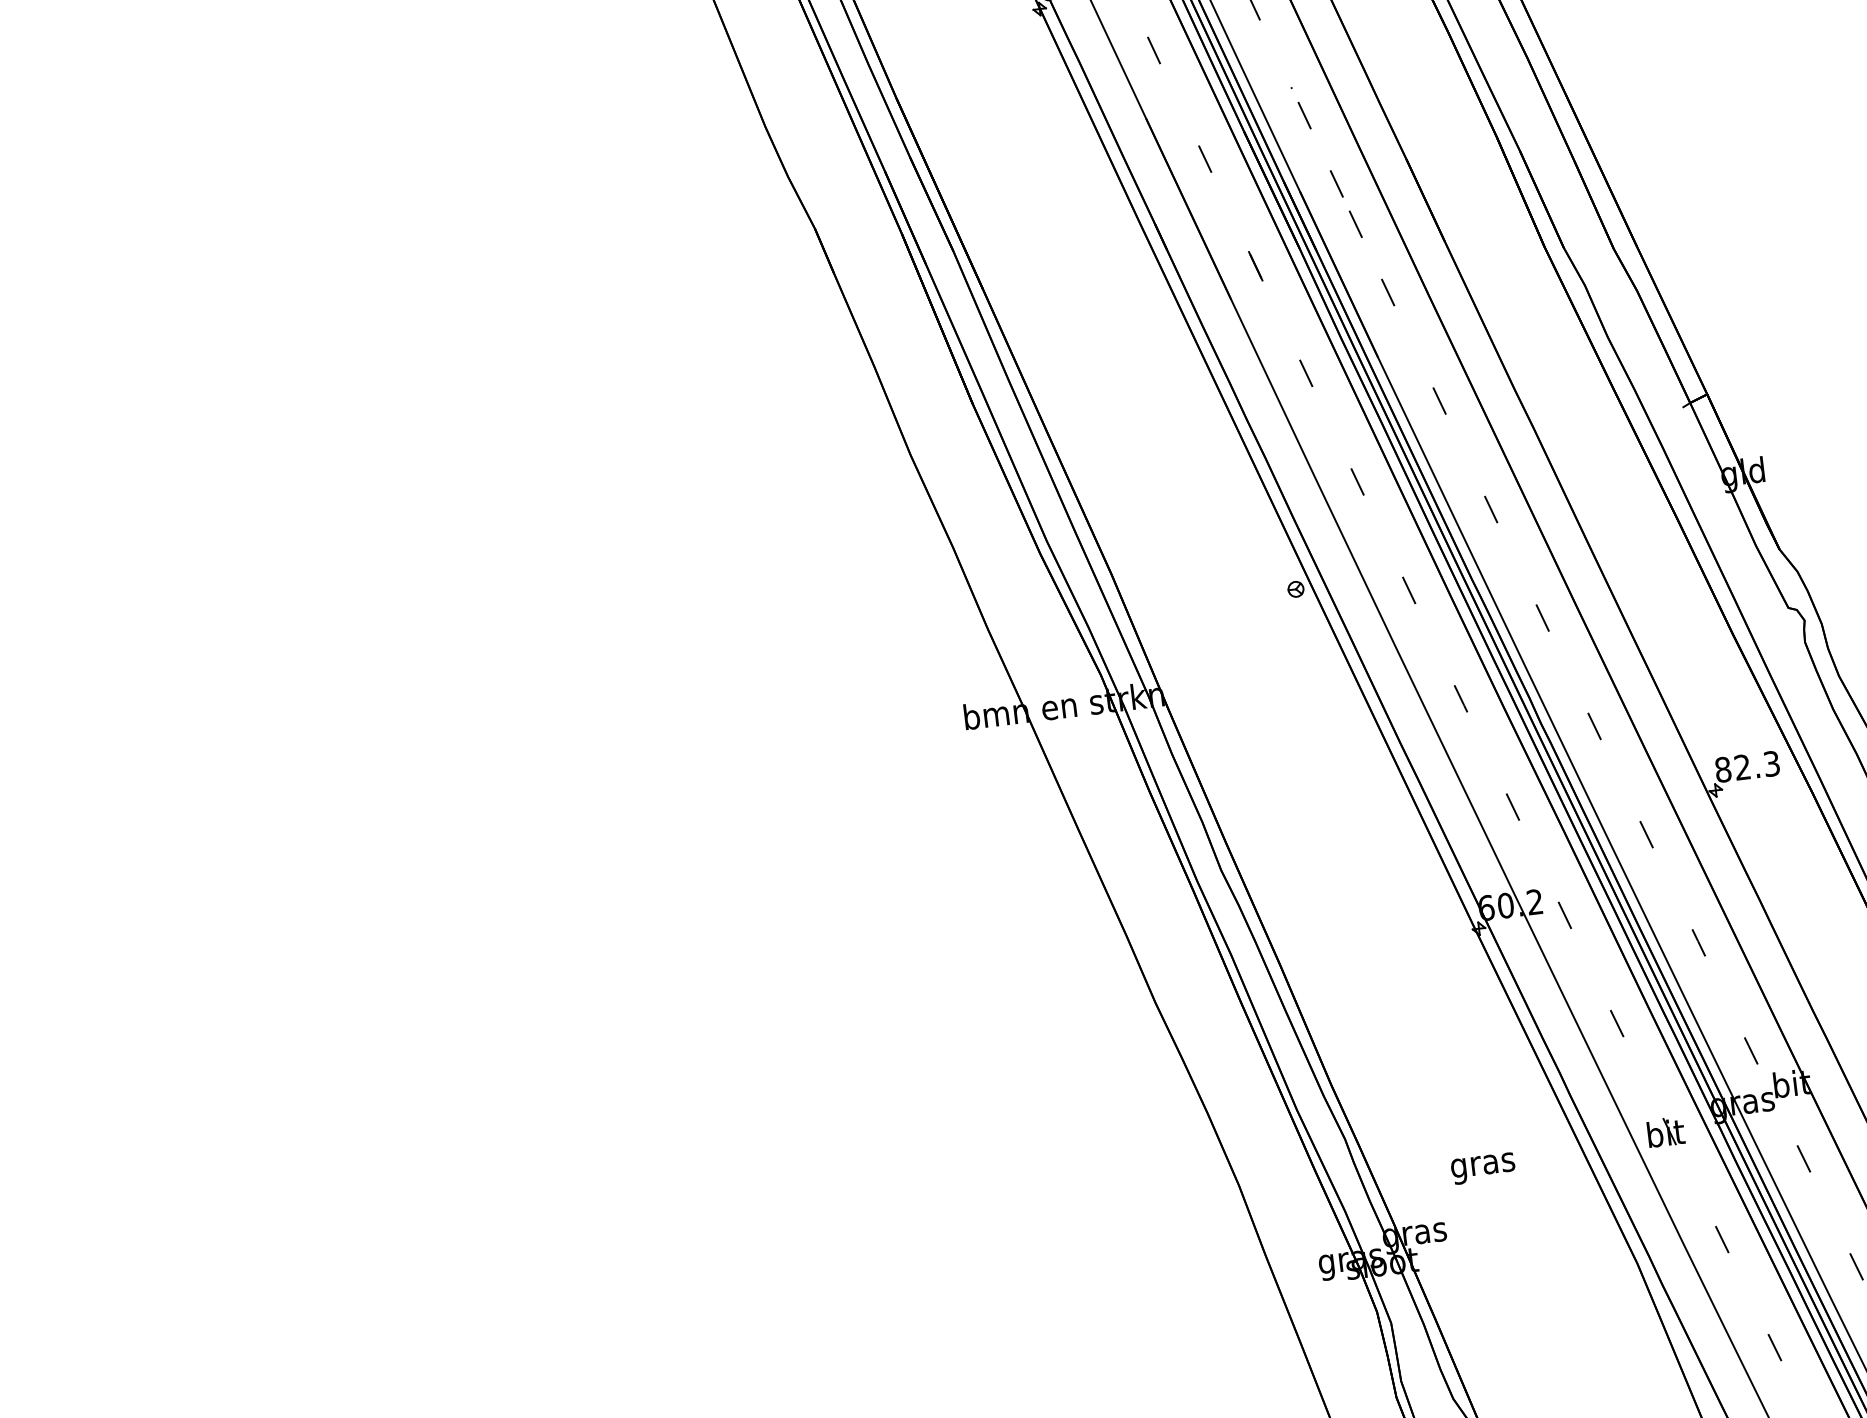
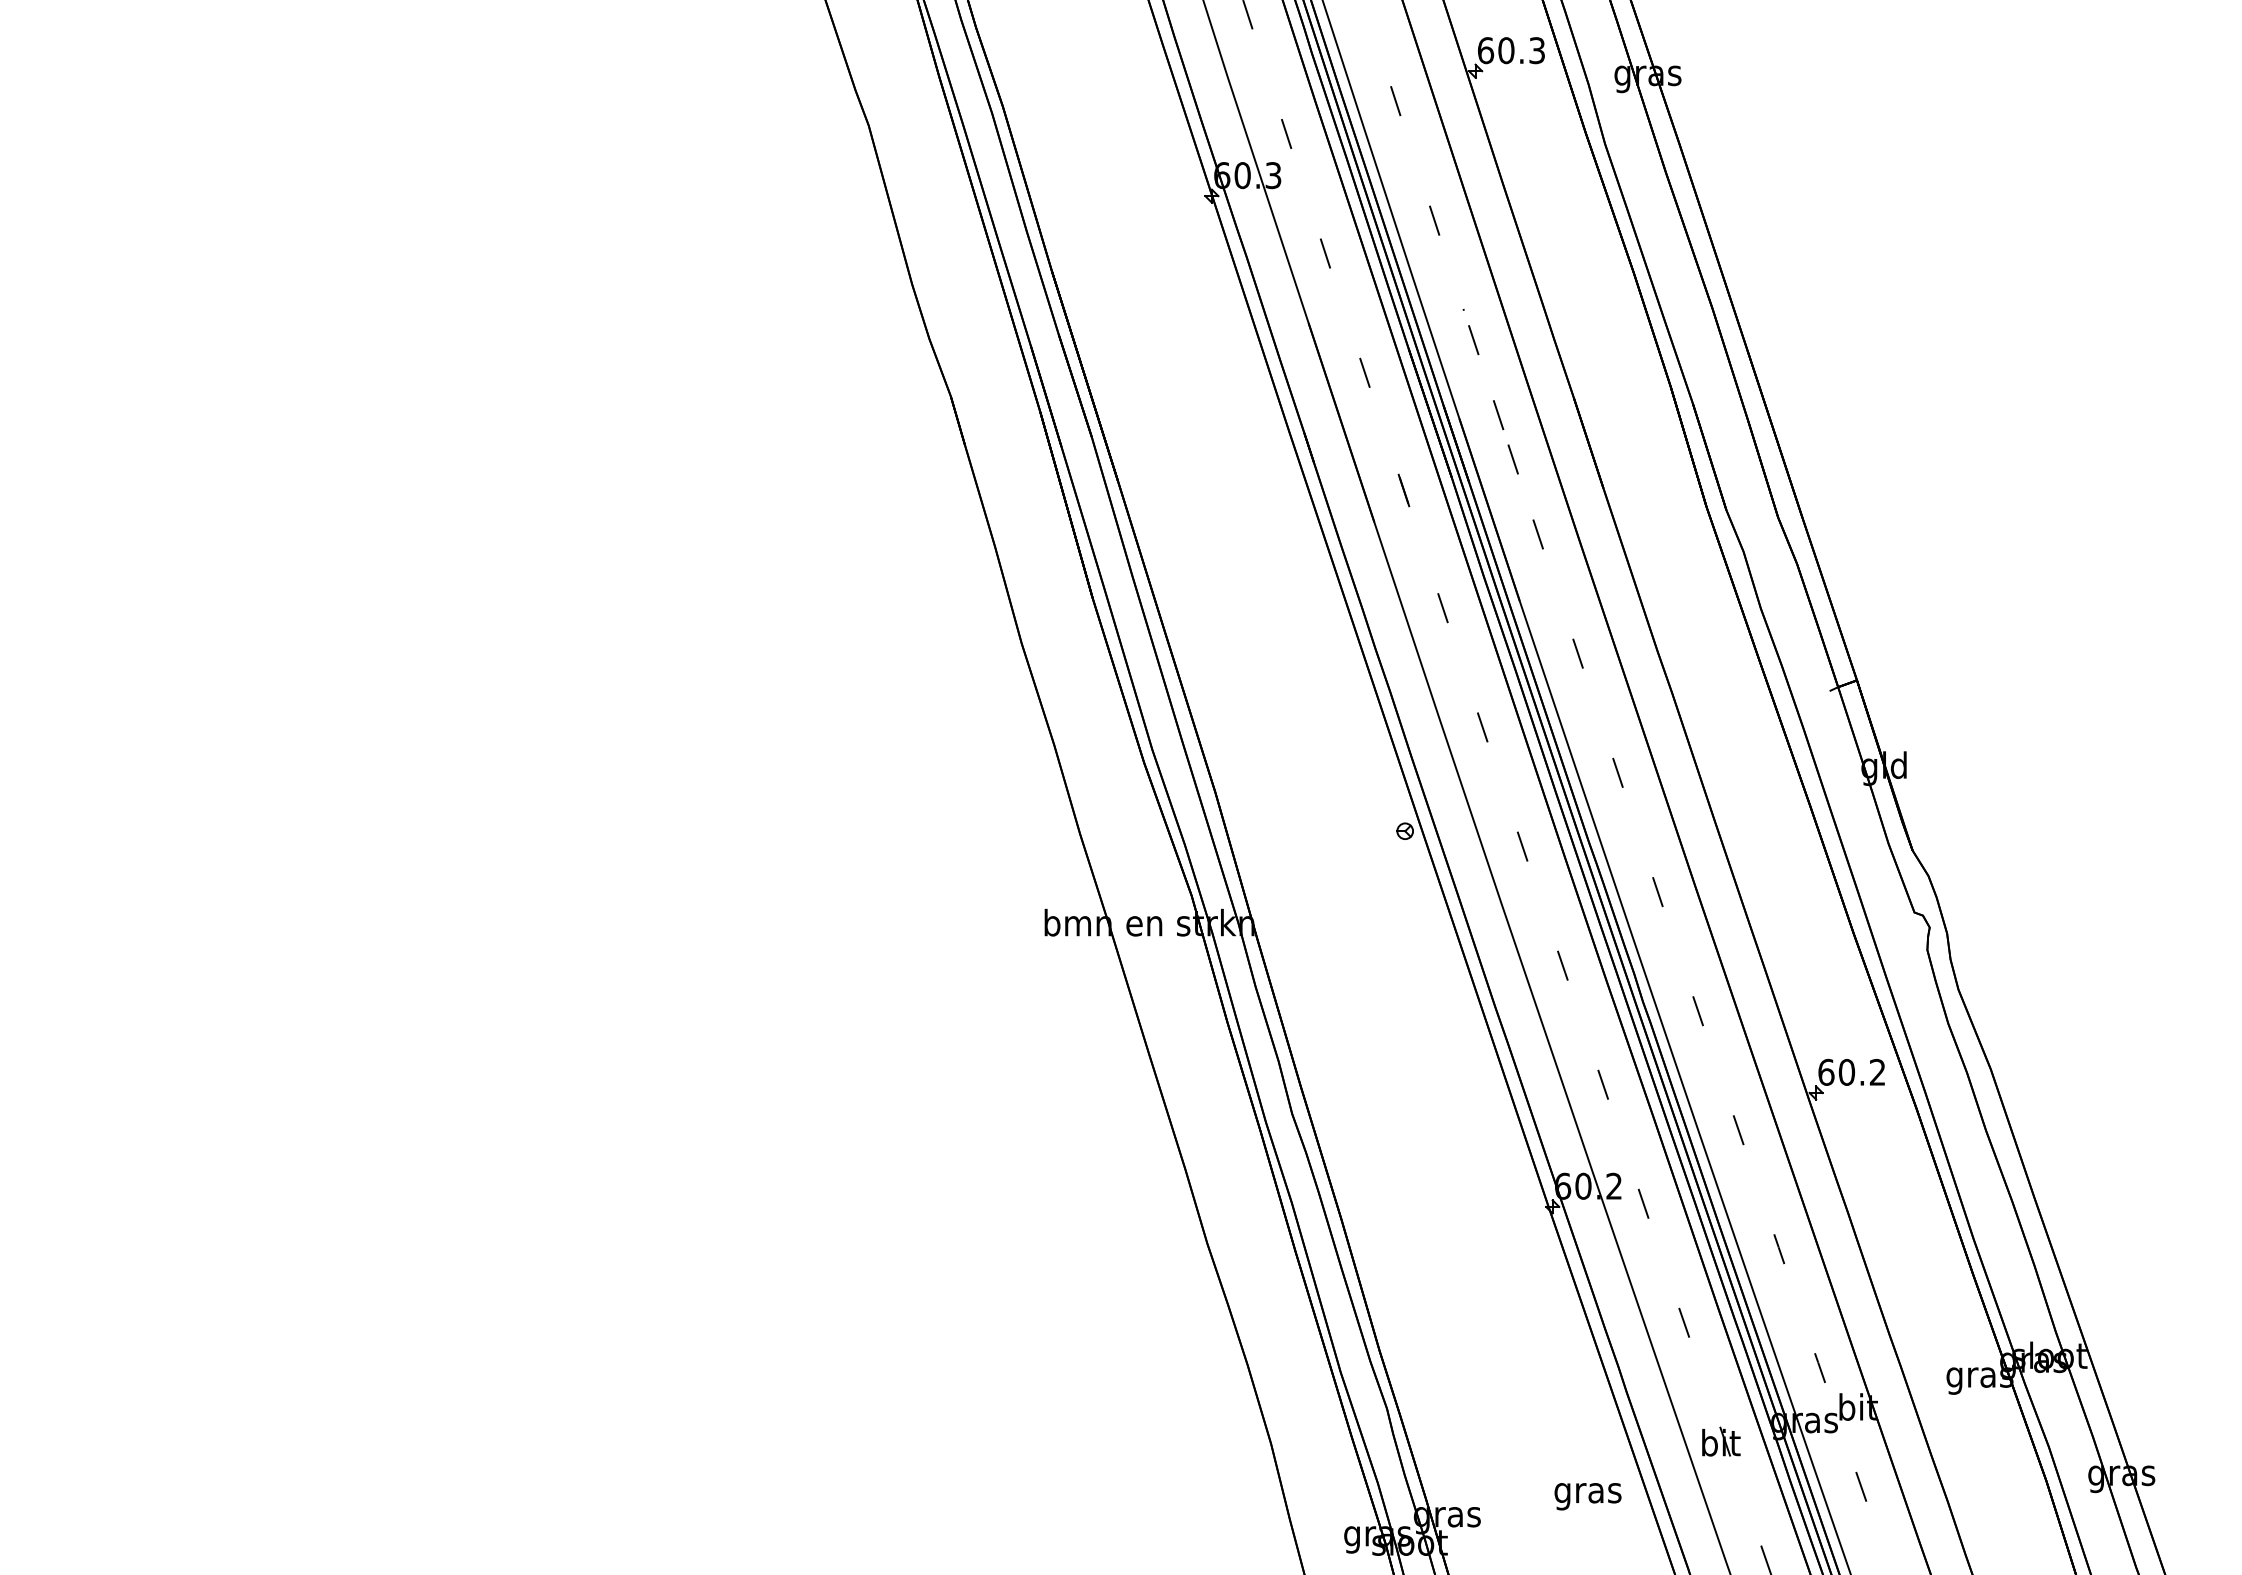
text: (1746, 766) -> (1851, 1071), 82.3 -> 60.2
text: (1482, 1168) -> (1587, 1496), moved

